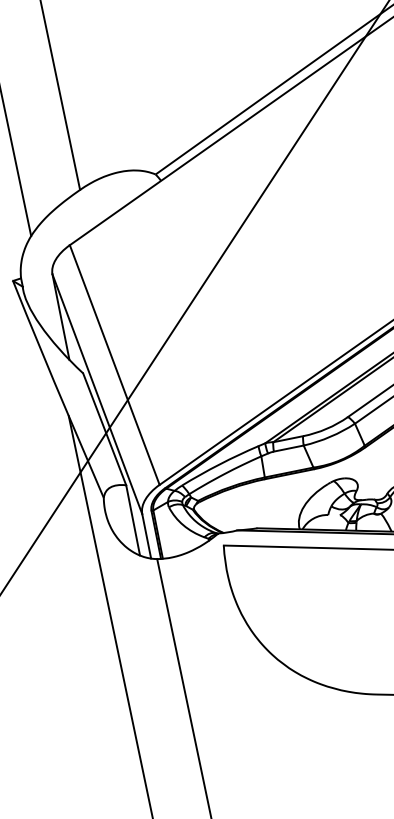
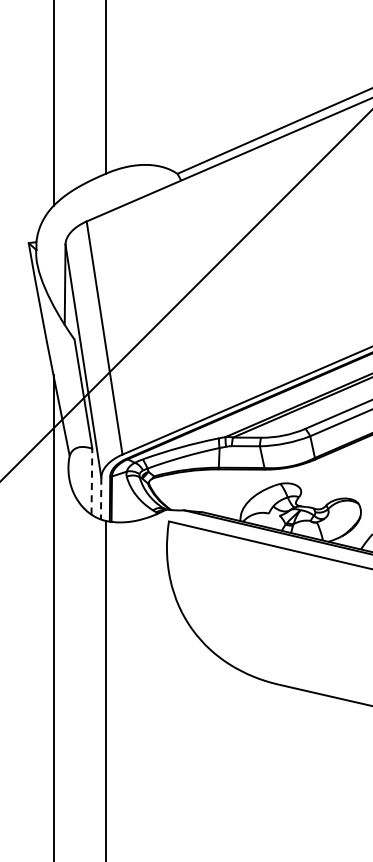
line: (132, 520) -> (91, 481), solid -> dashed
line: (147, 536) -> (101, 498), solid -> dashed

